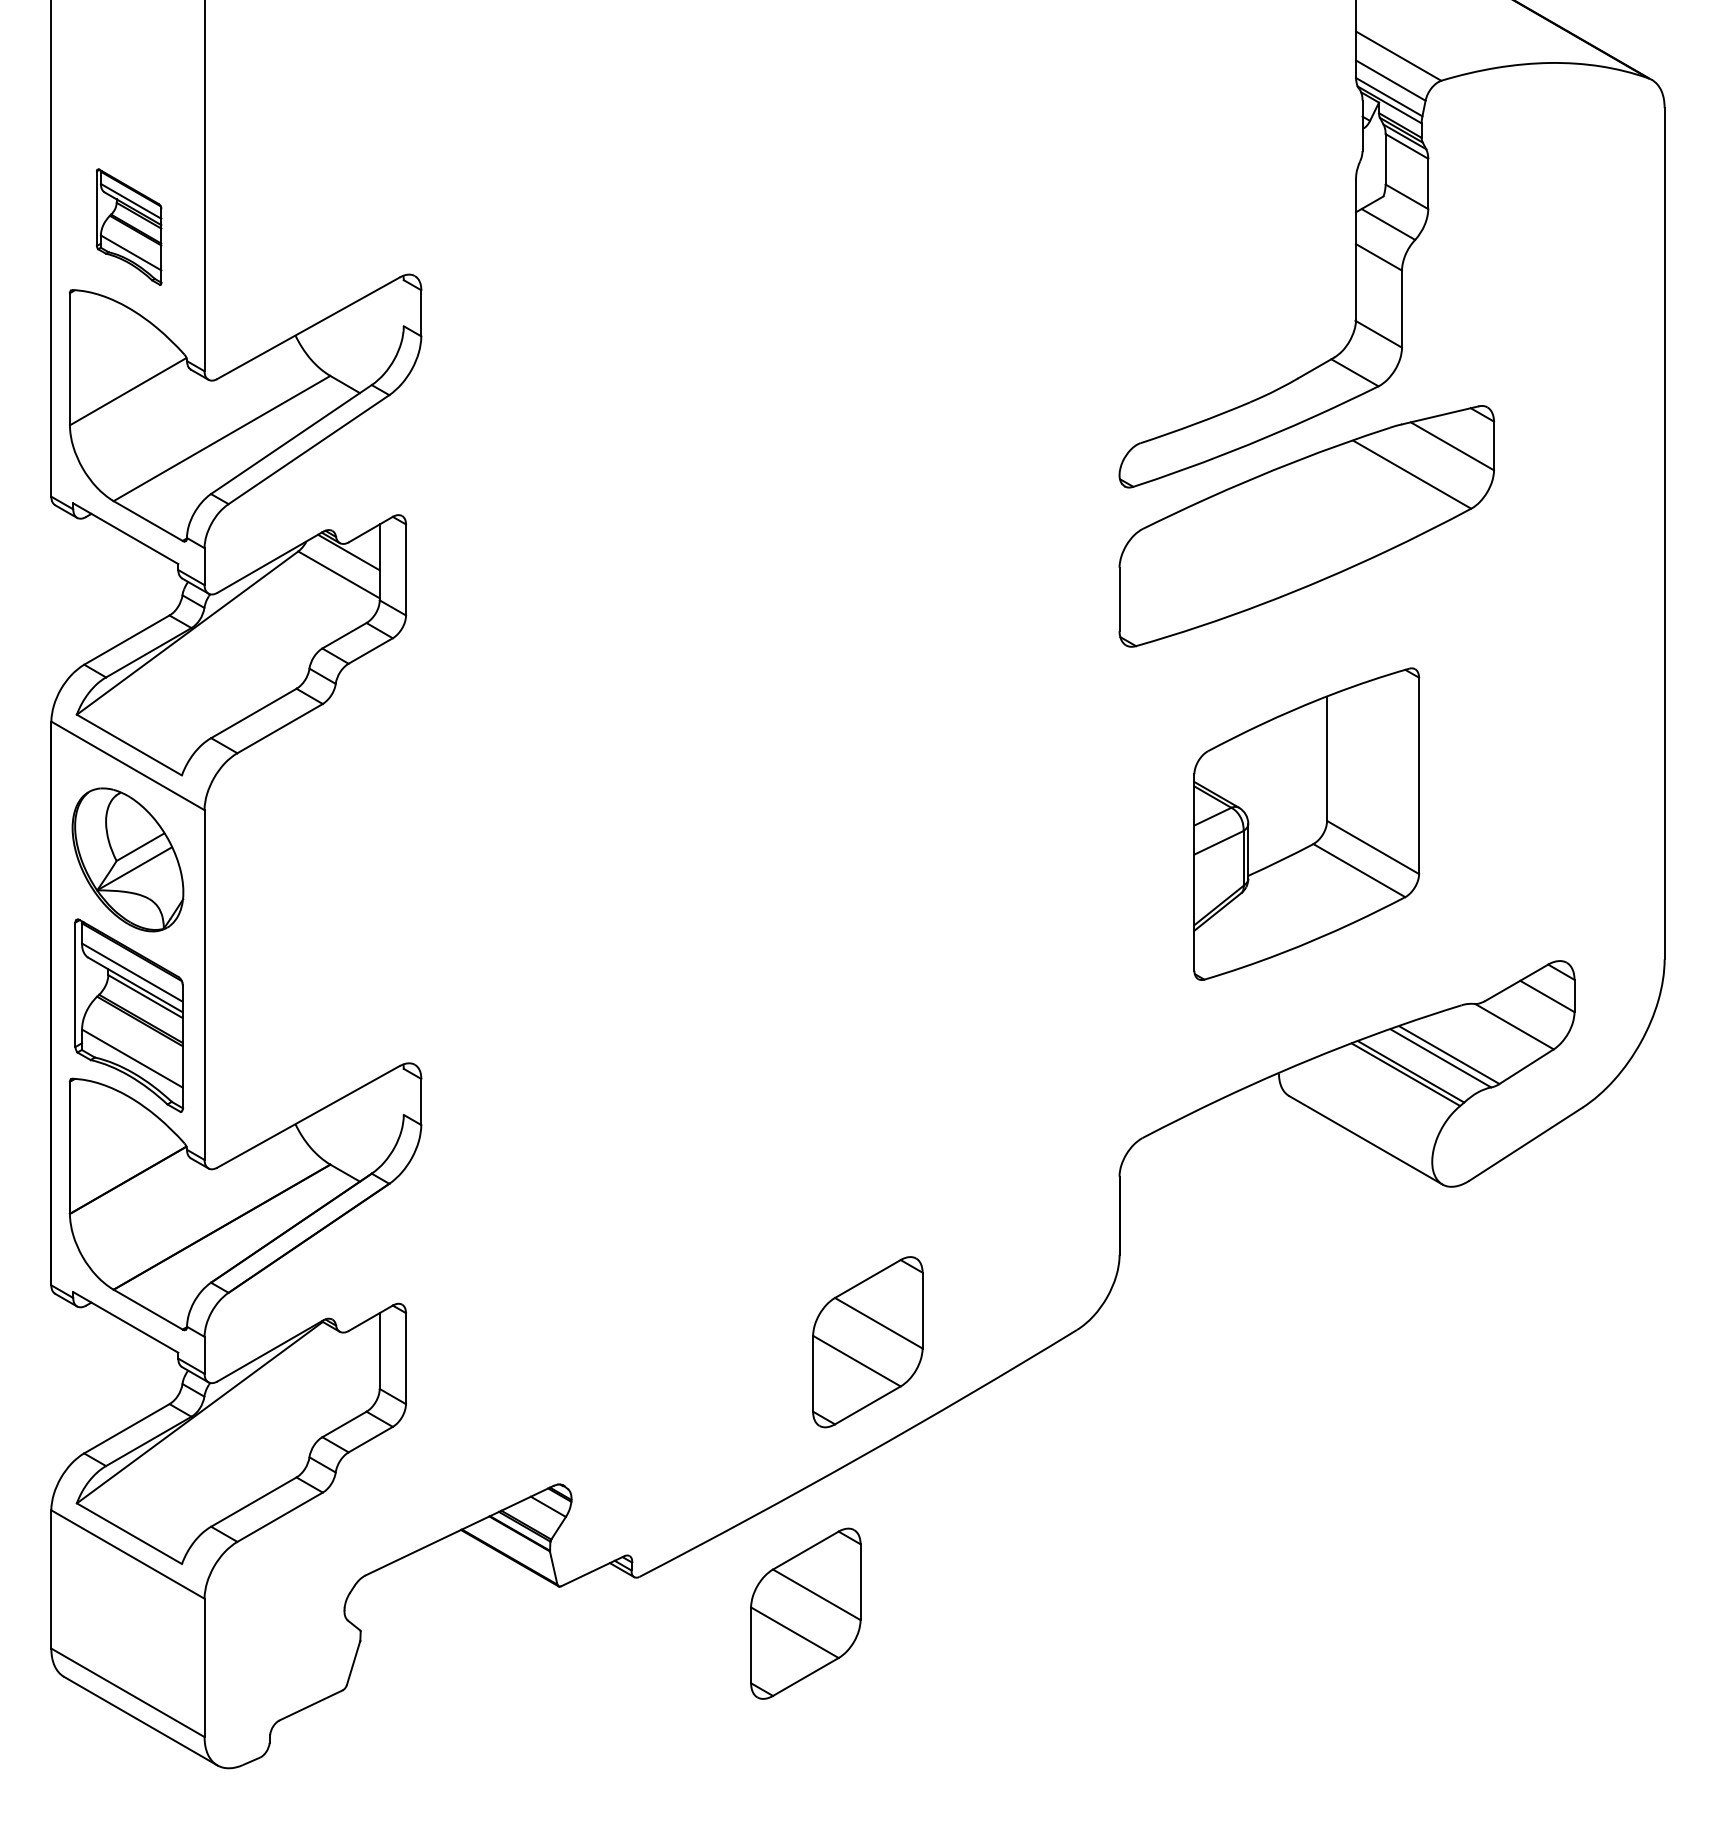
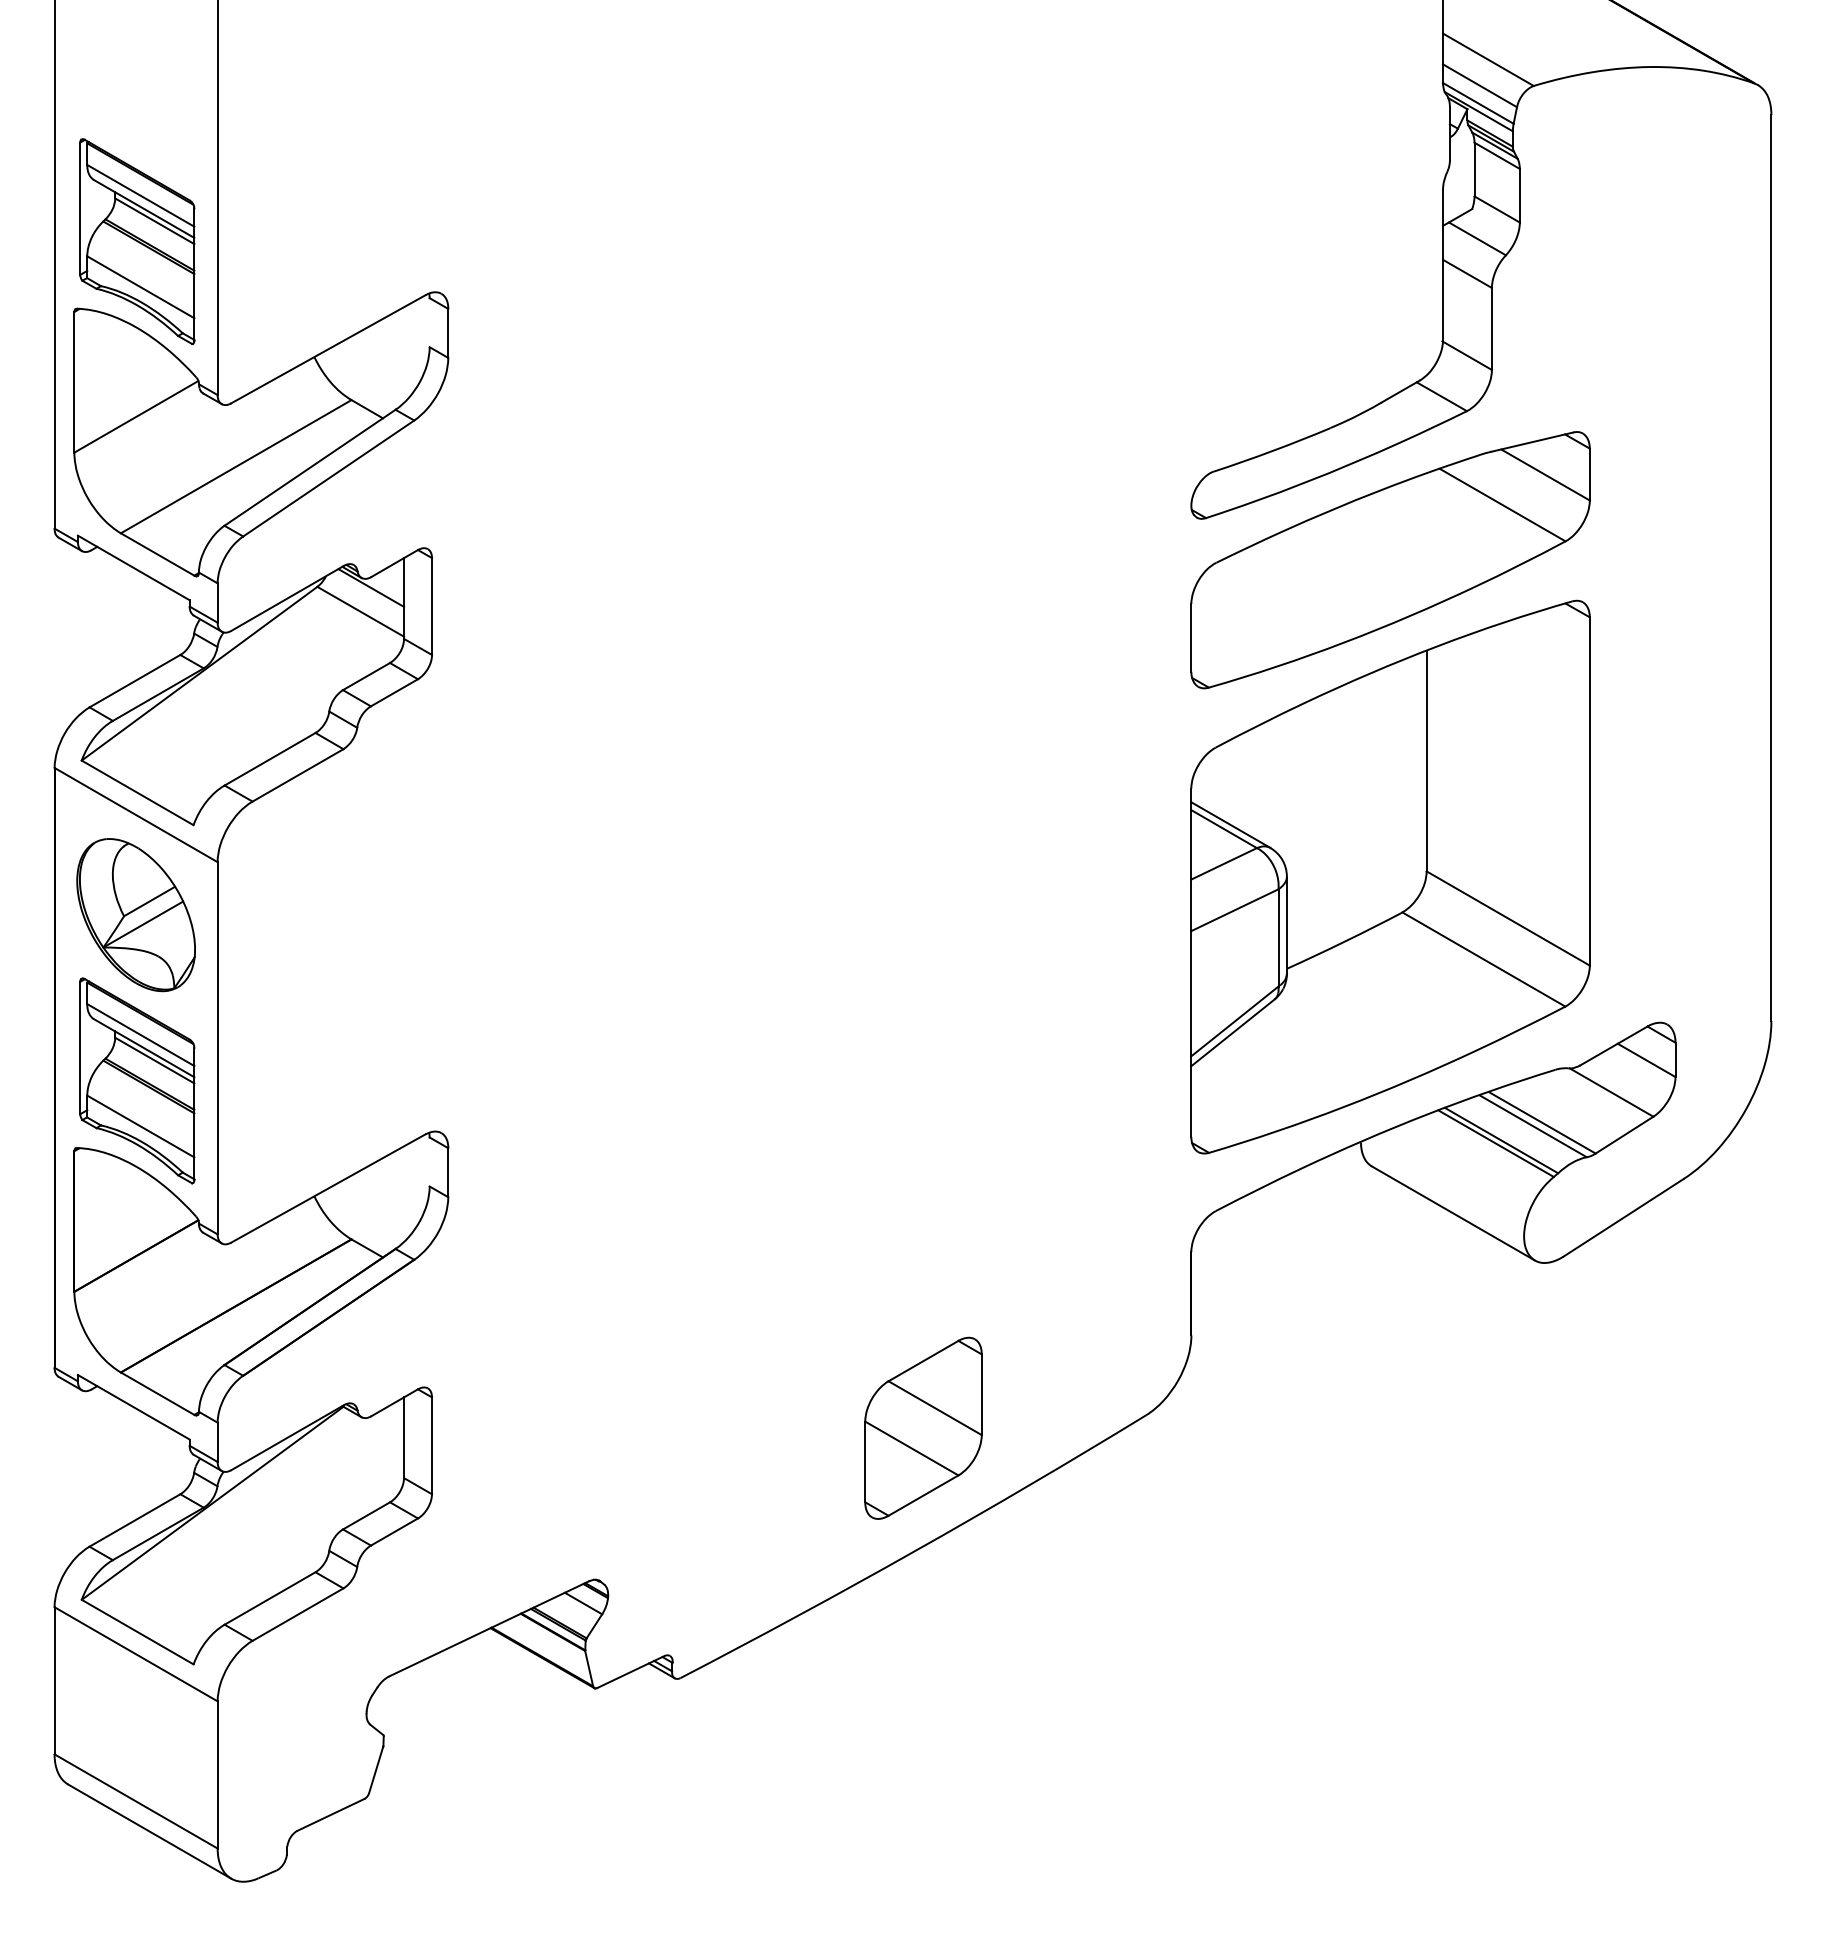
part: (129, 226) -> (137, 241), size x1.67
part: (1306, 823) -> (1390, 876), size x1.67
part: (805, 1612) -> (857, 1716), removed

